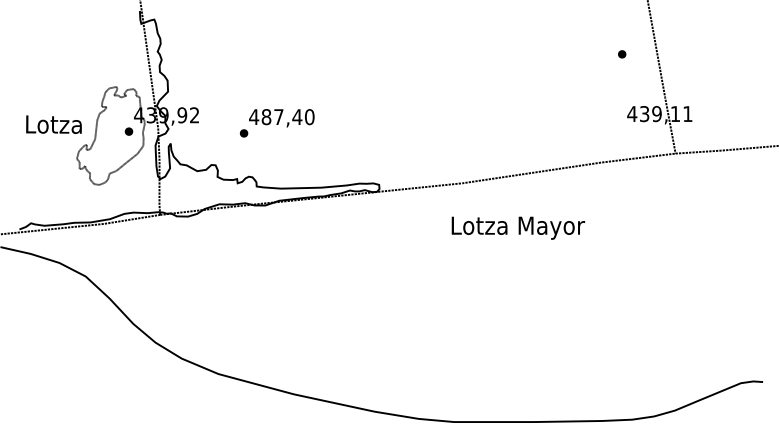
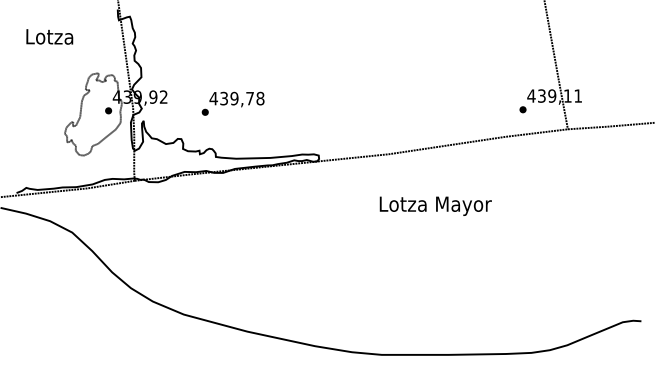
part: (622, 54) -> (523, 109), moved
text: (287, 117) -> (241, 98), 487,40 -> 439,78
text: (53, 124) -> (49, 36), moved
text: (518, 227) -> (435, 205), moved

